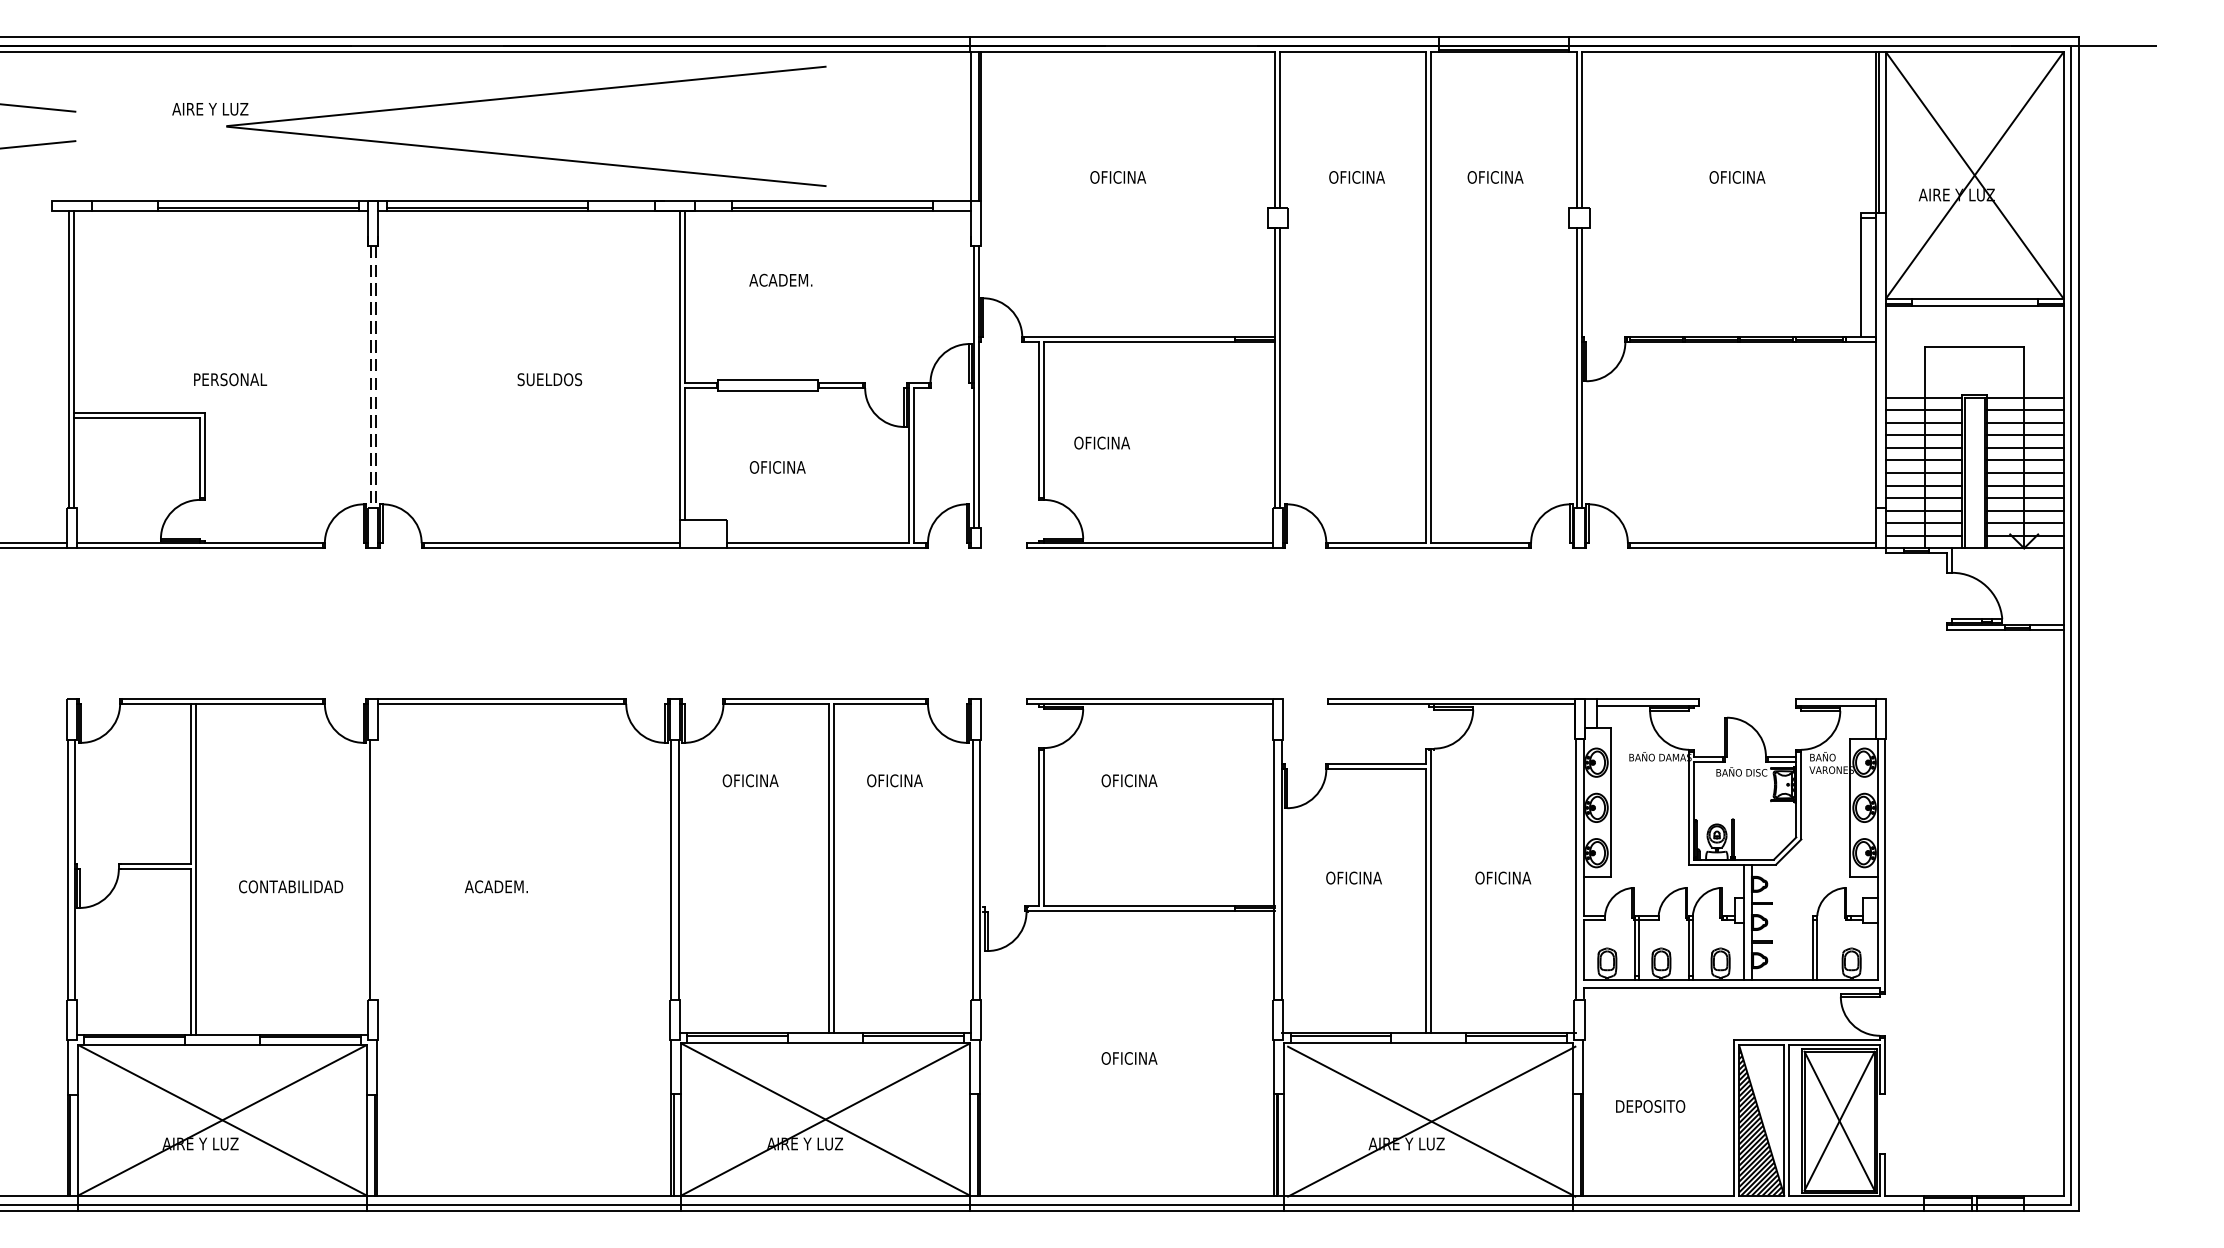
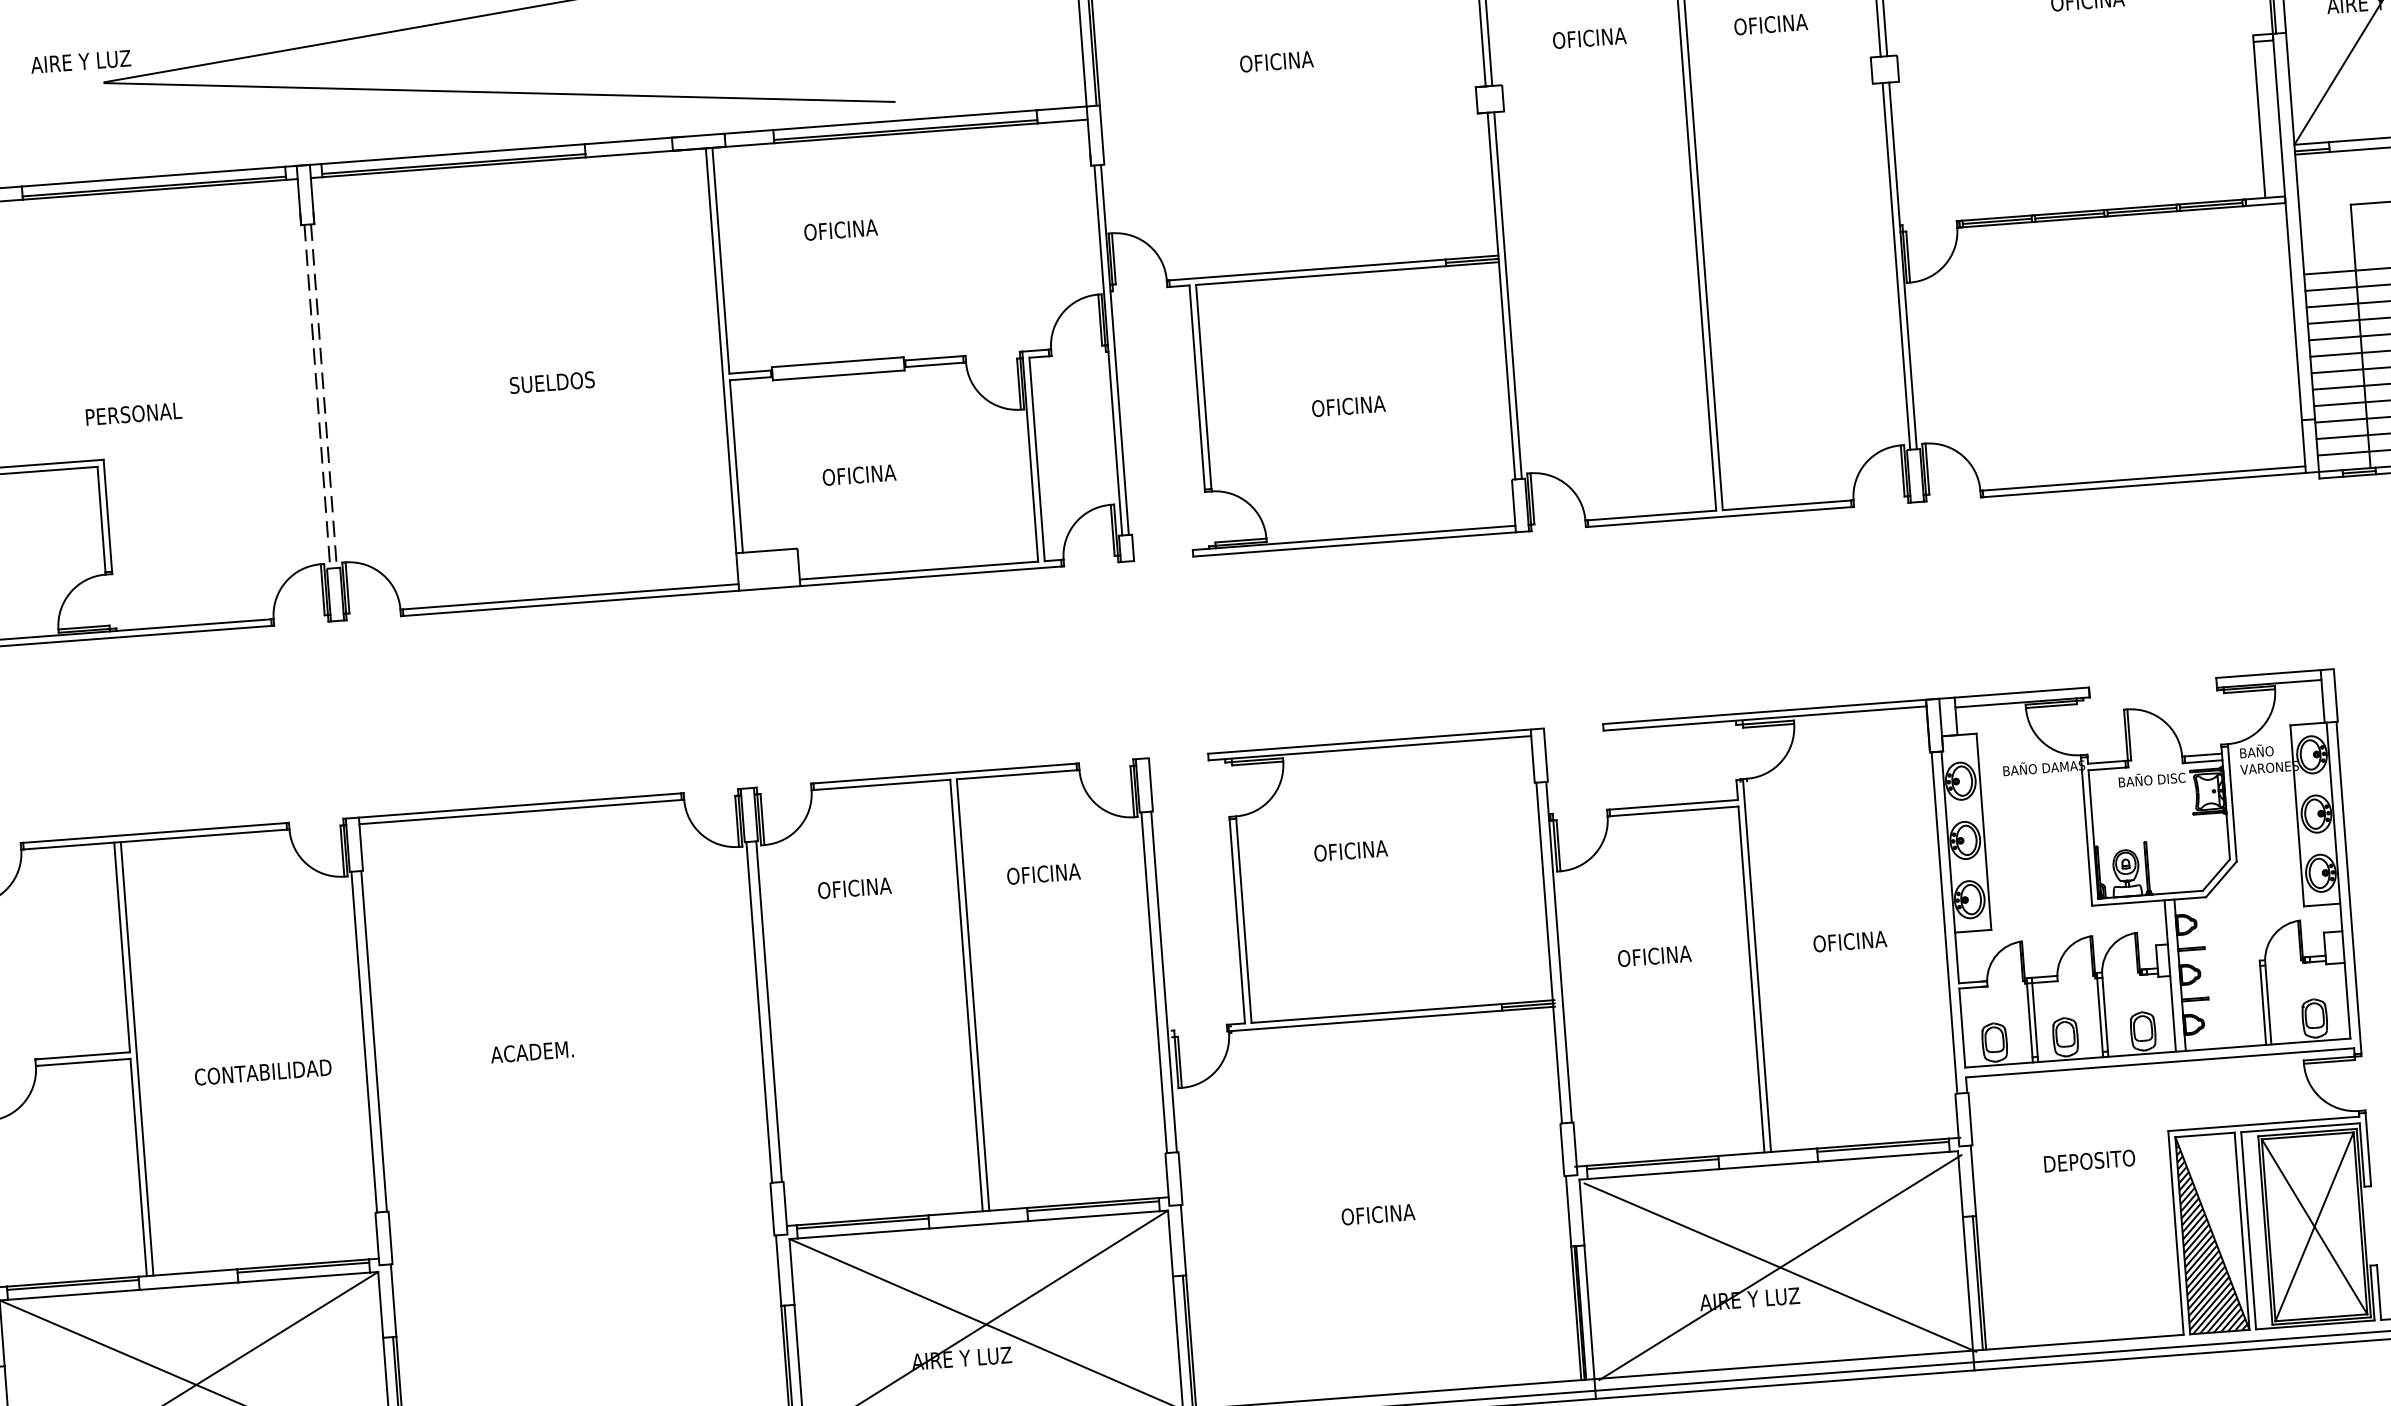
text: (780, 279) -> (844, 228), ACADEM. -> OFICINA
text: (1101, 442) -> (1347, 405), moved
line: (377, 869) -> (374, 1041), added
text: (1650, 1106) -> (2089, 1161), moved

